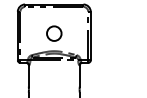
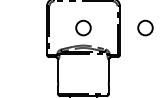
circle: (116, 33) -> (145, 27), added

